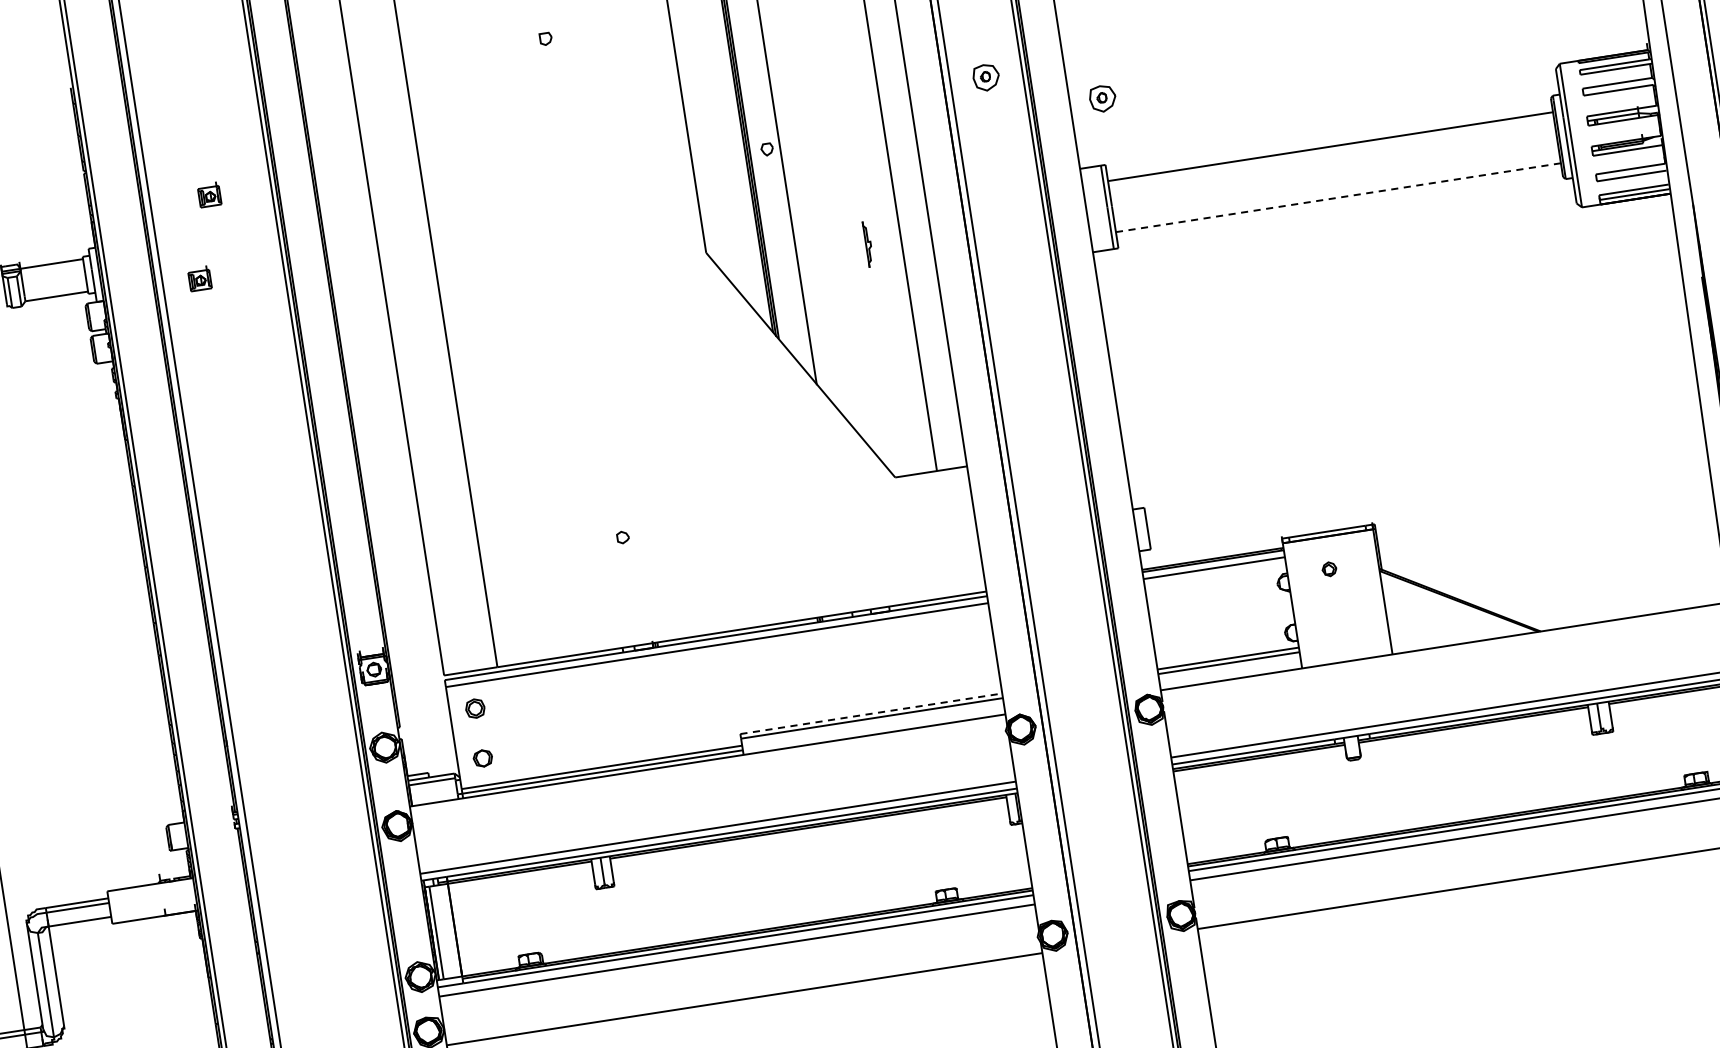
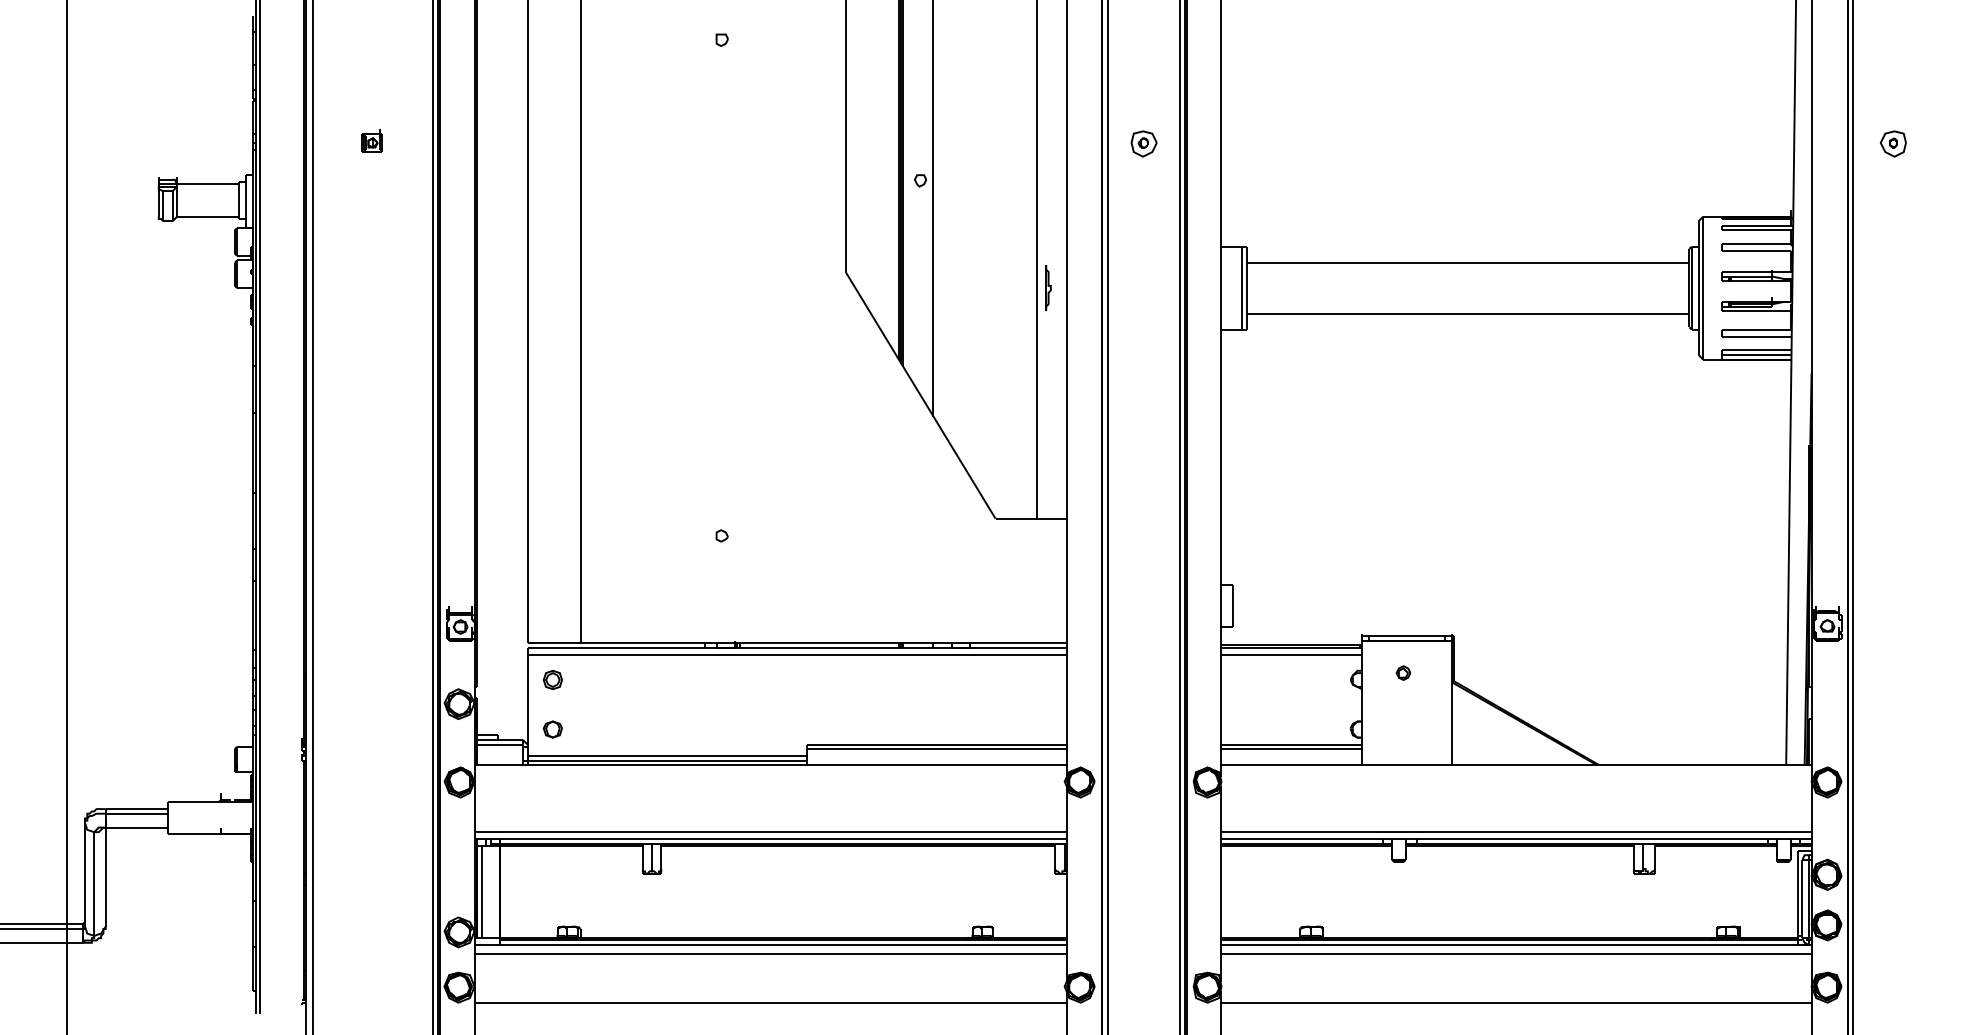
part: (1102, 98) -> (1253, 181), removed
line: (1338, 197) -> (1468, 313), dashed -> solid
part: (868, 244) -> (1048, 288), moved
part: (199, 278) -> (349, 220), removed
line: (872, 713) -> (937, 744), dashed -> solid

